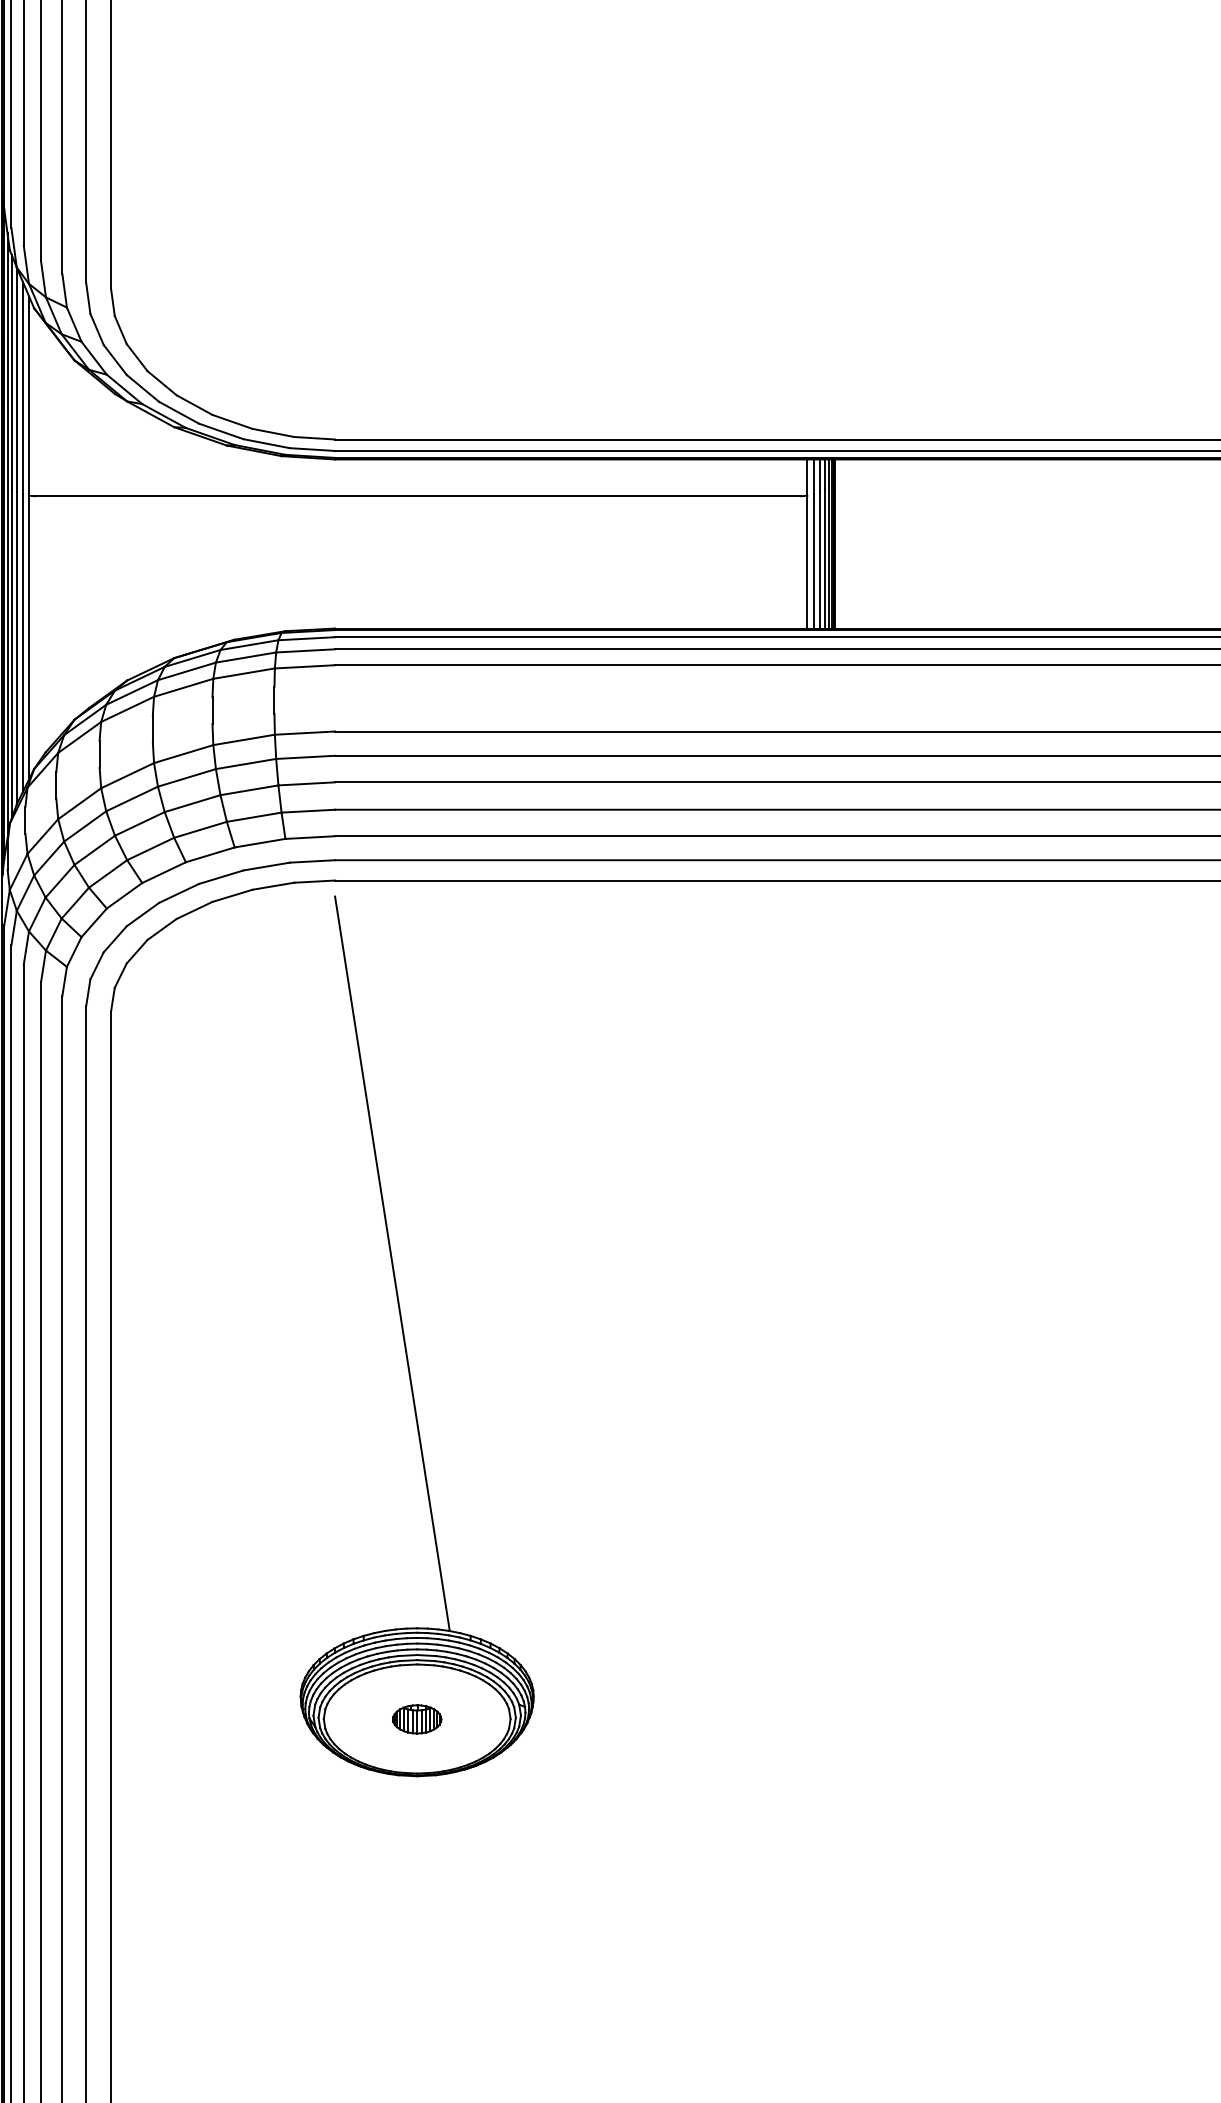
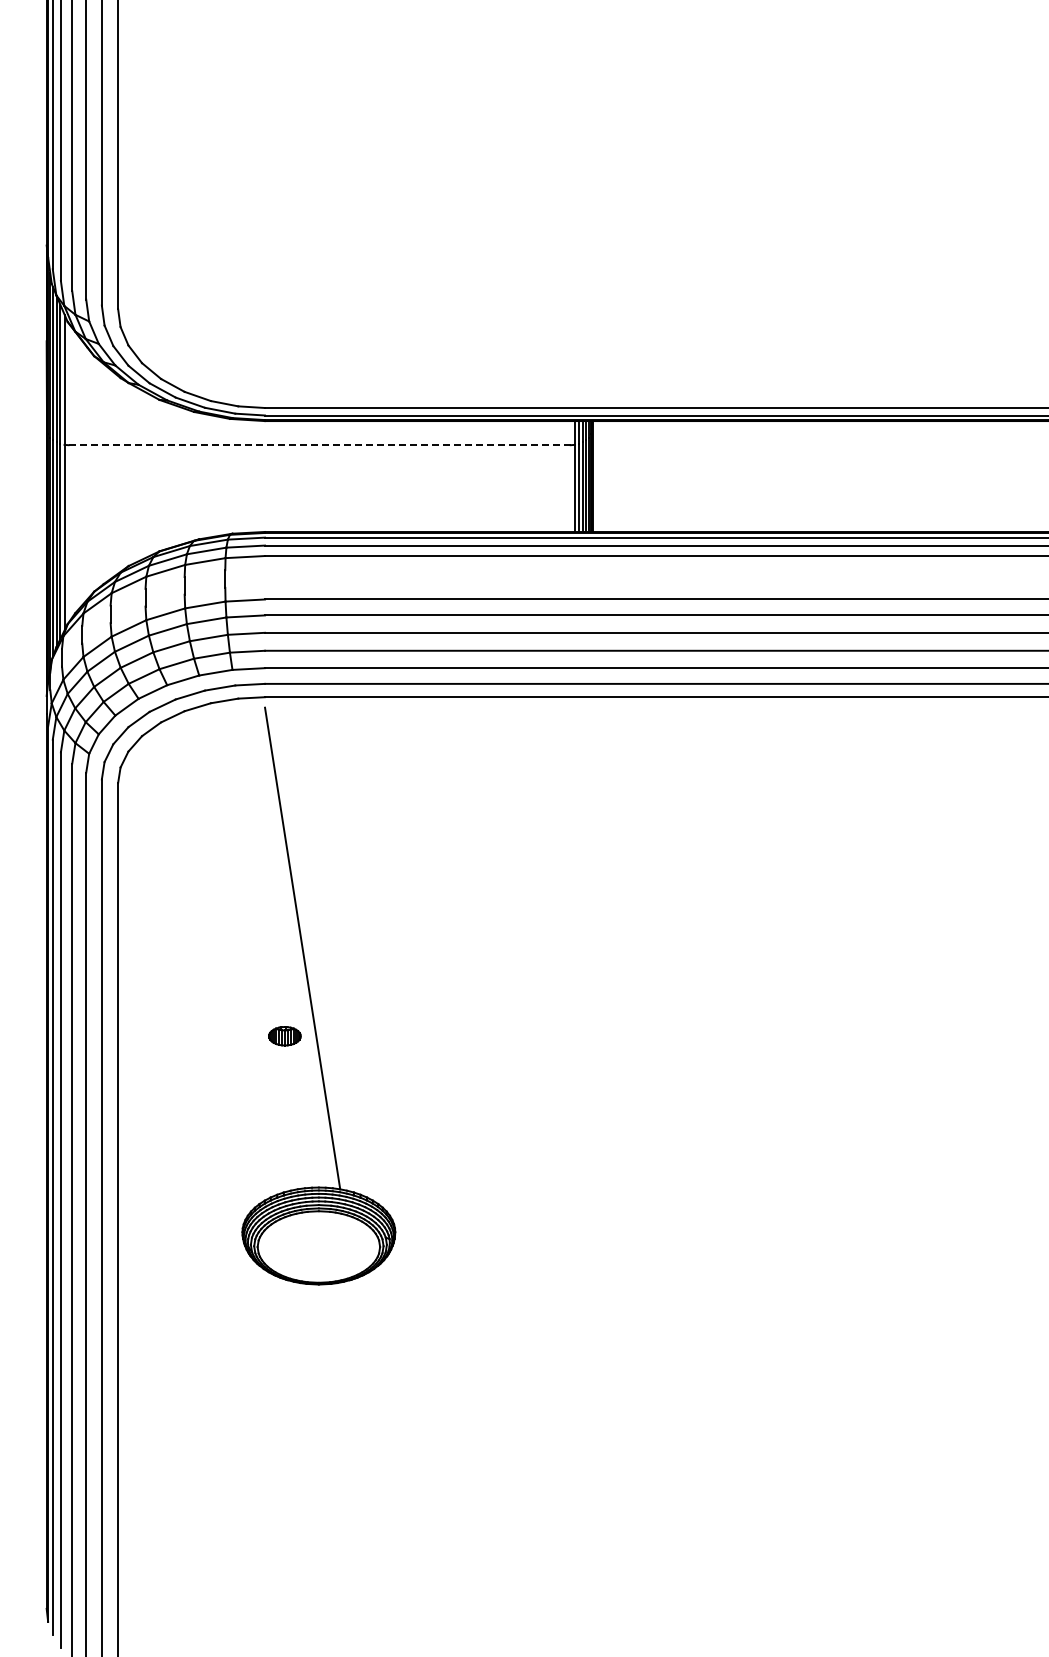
line: (419, 496) -> (320, 445), solid -> dashed
part: (416, 1719) -> (284, 1036), moved

